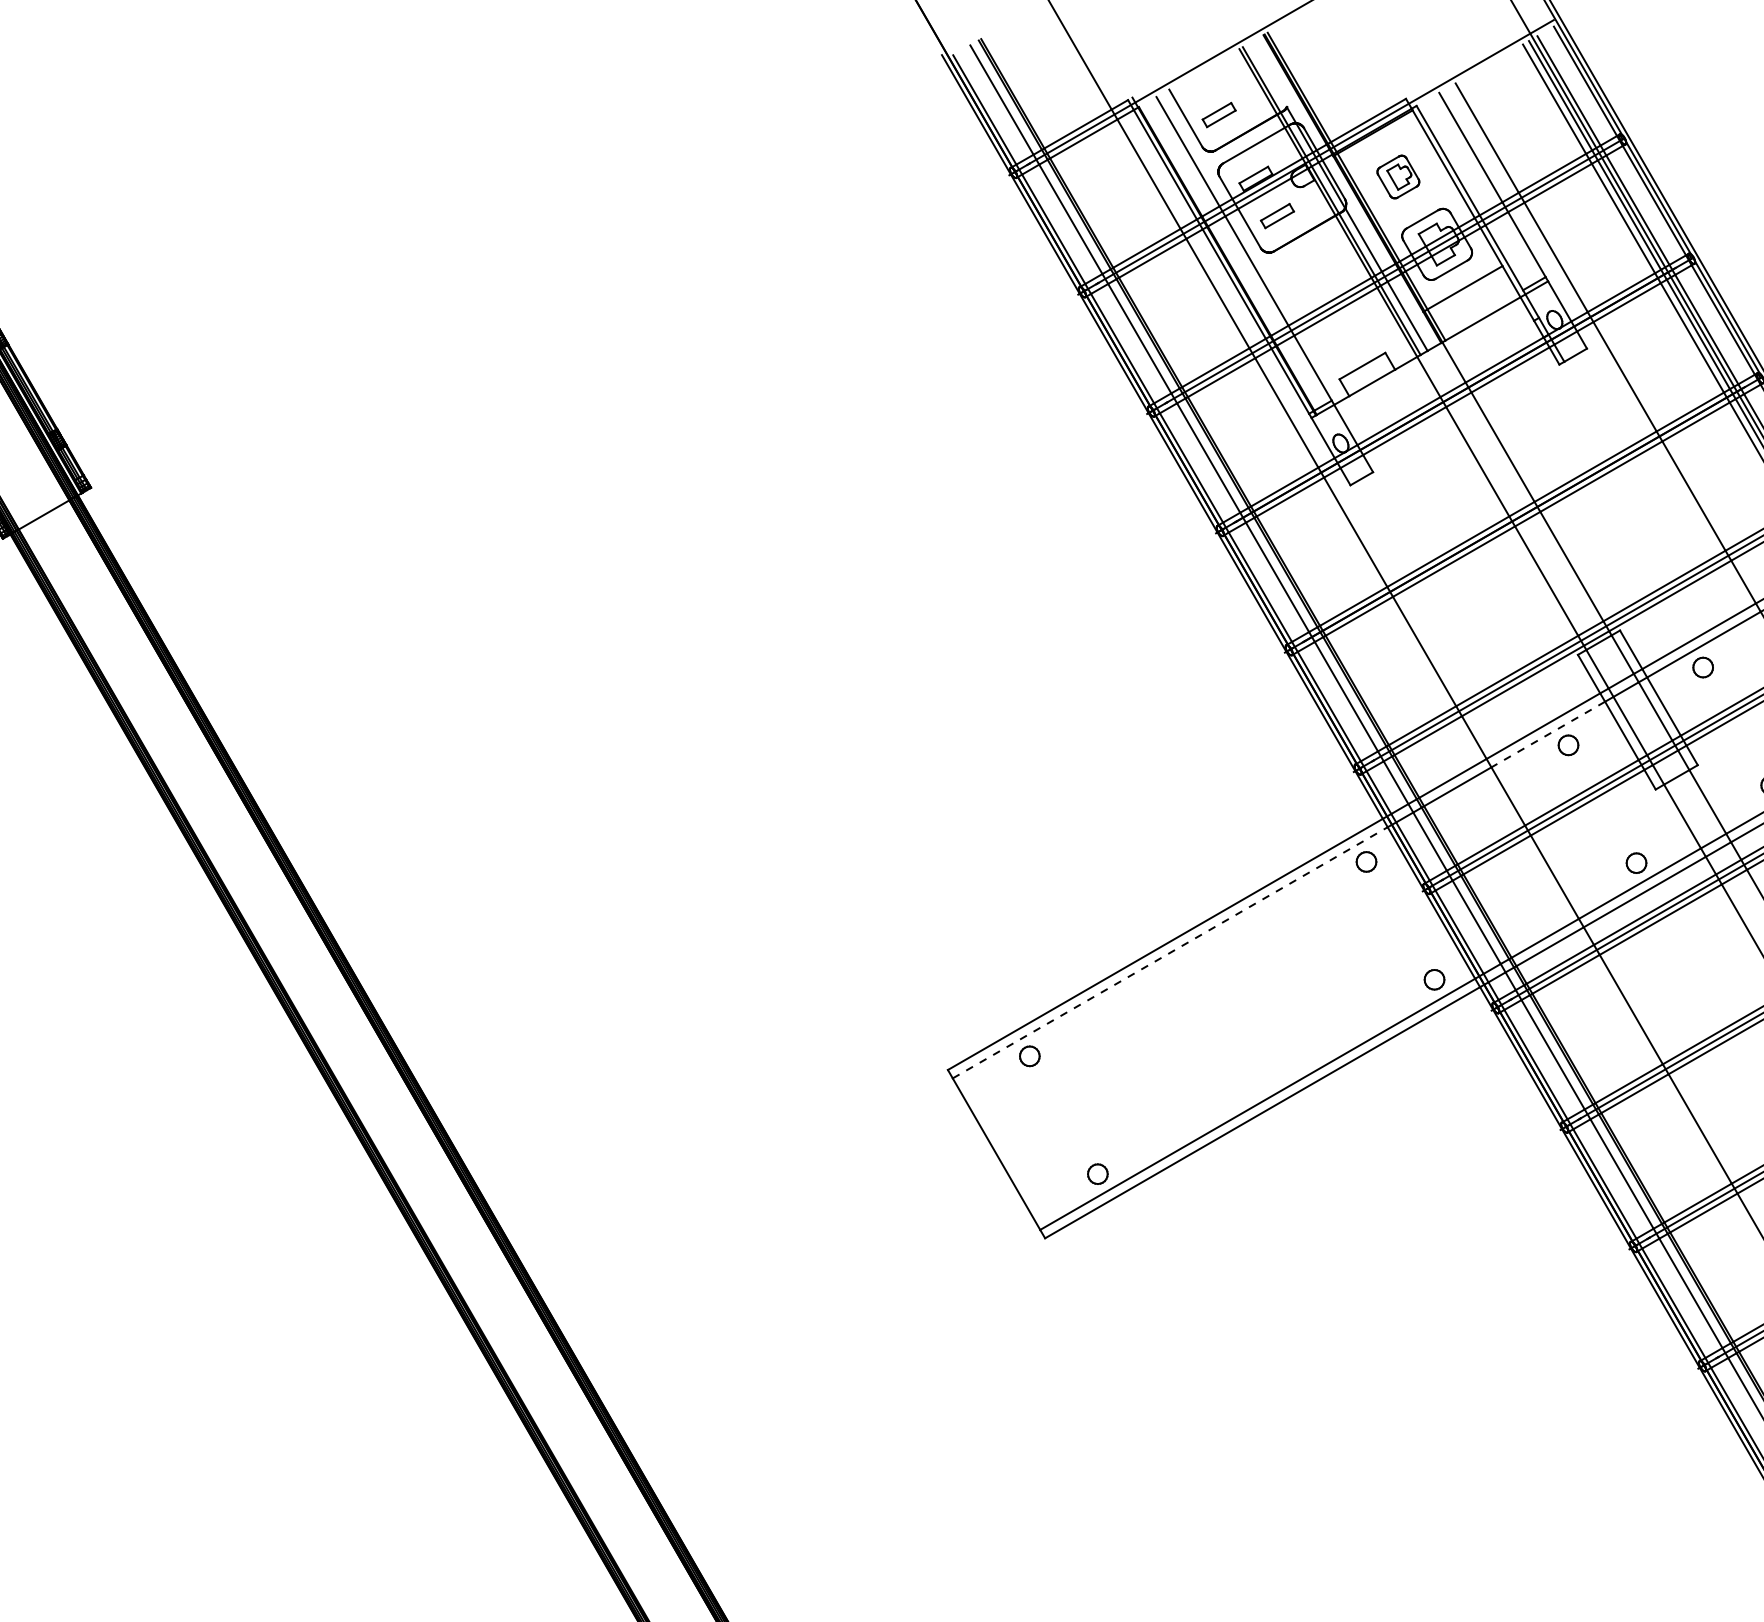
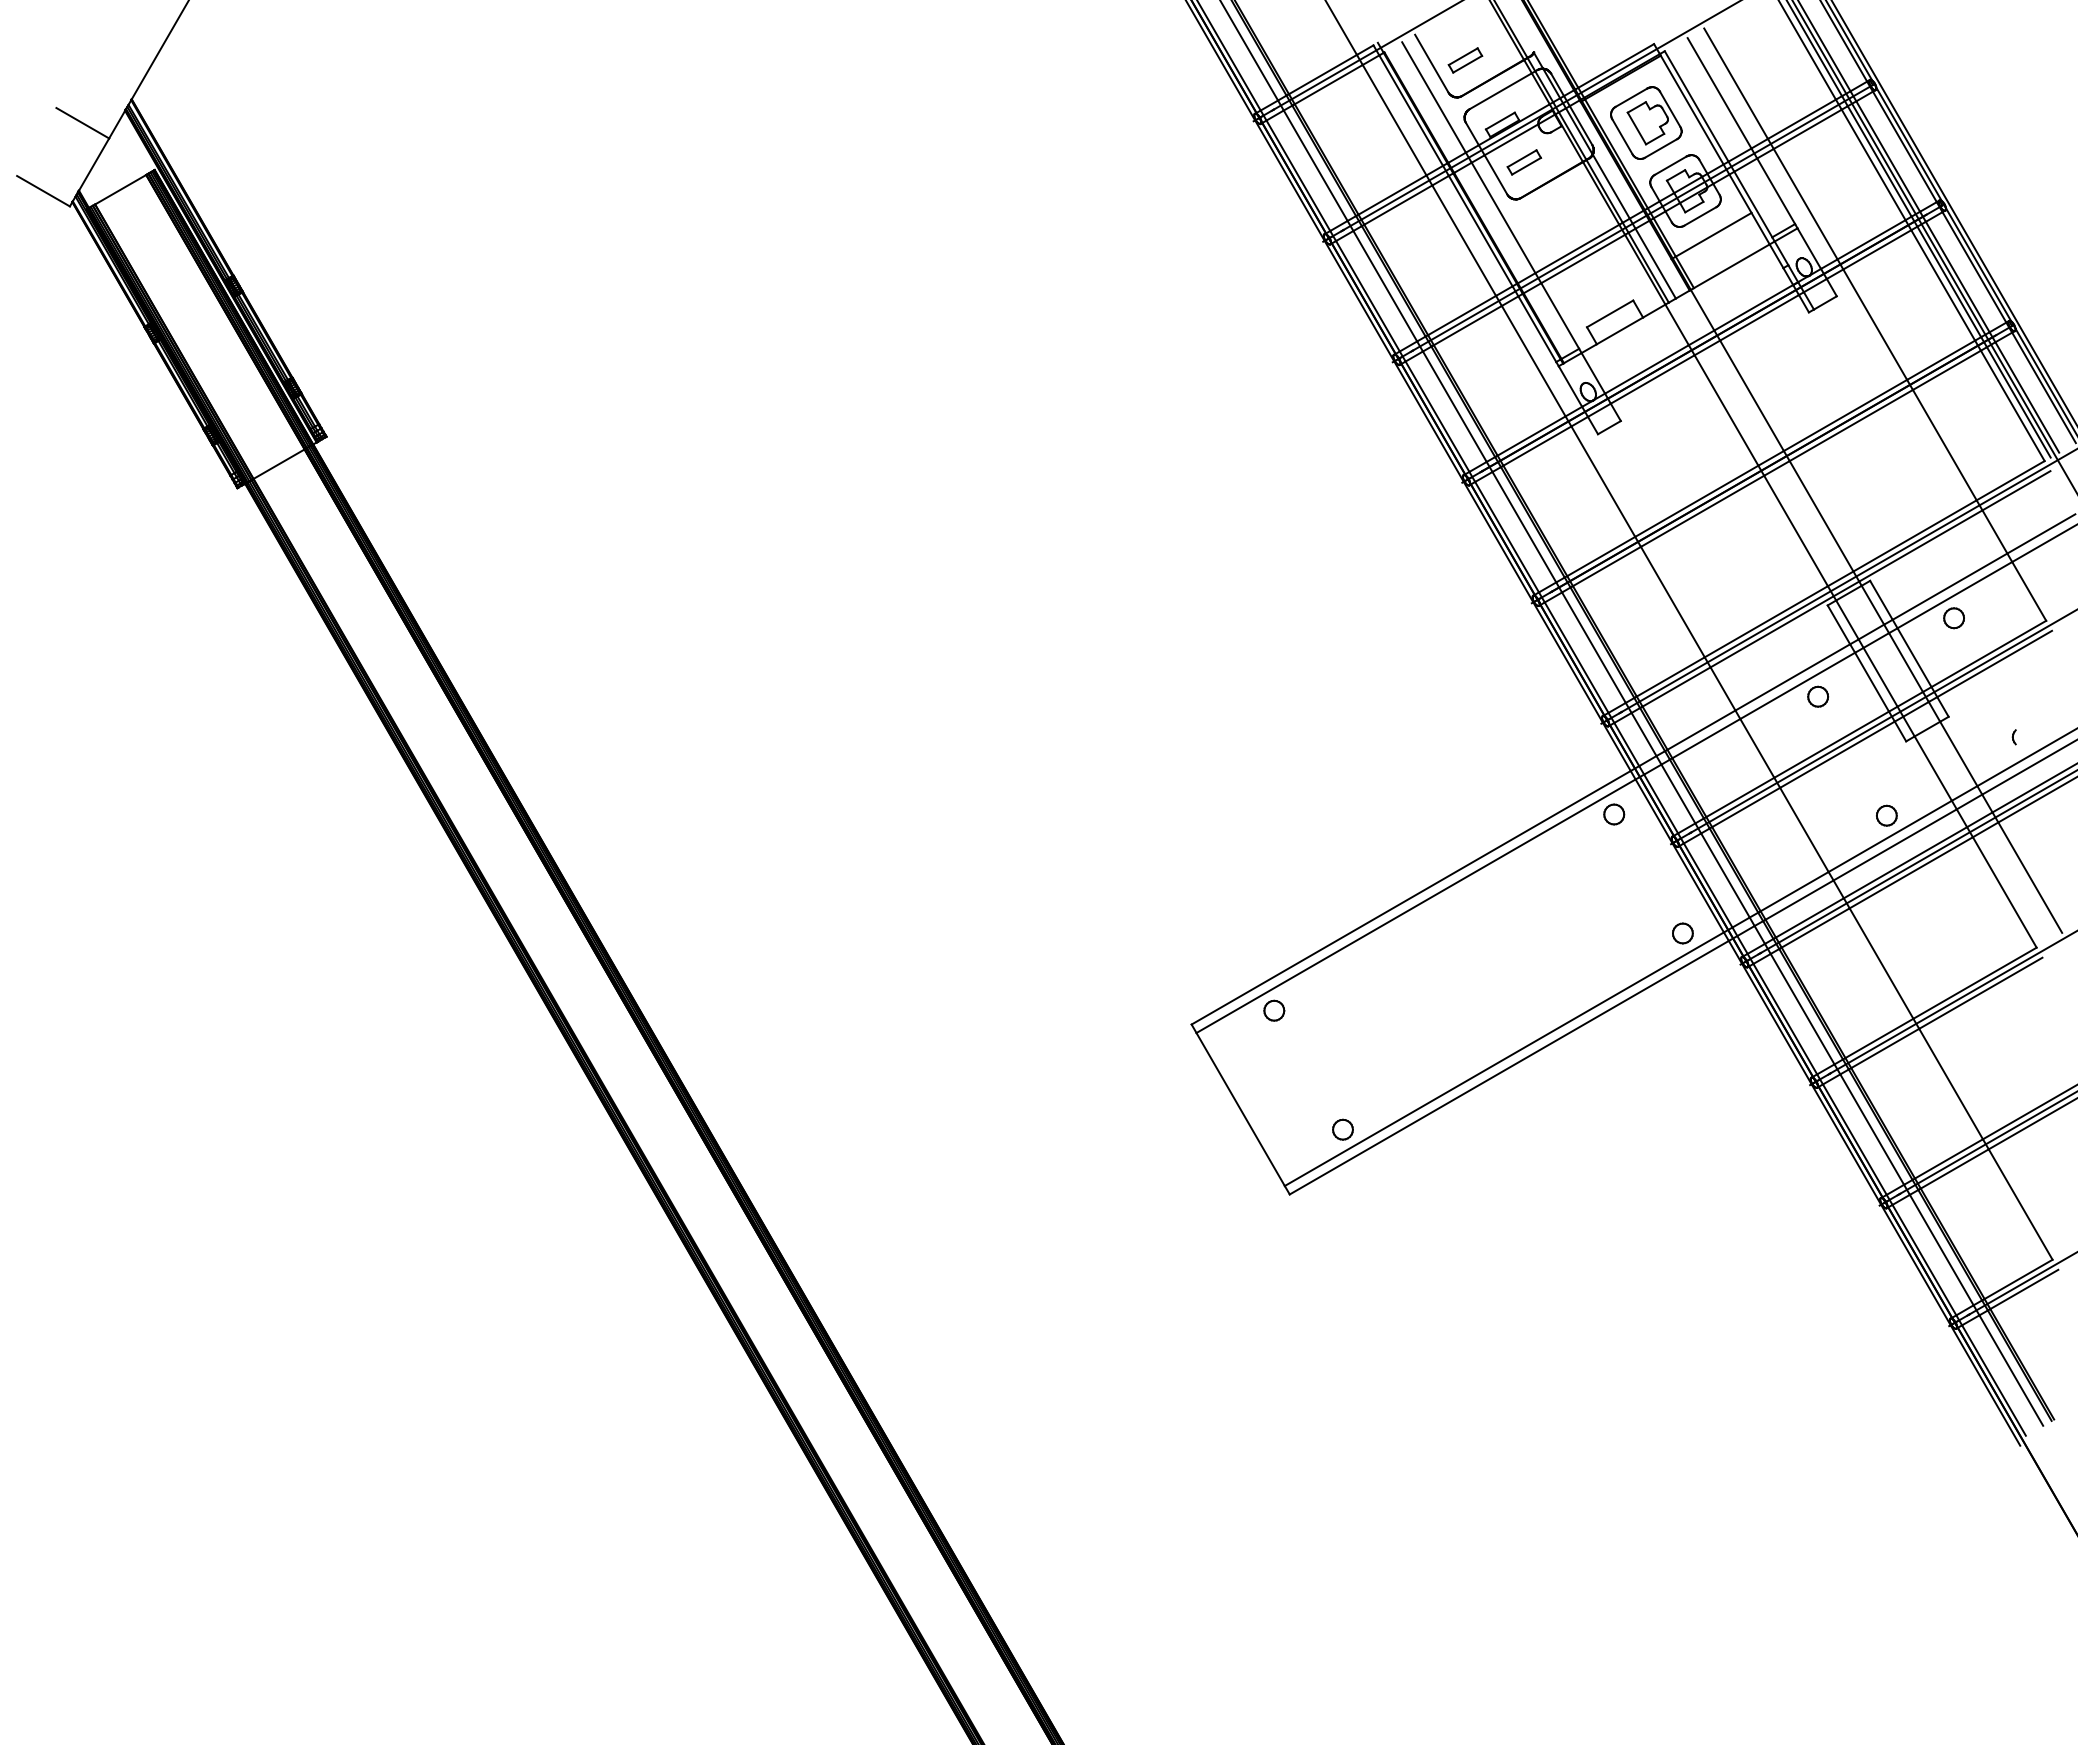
part: (1398, 176) -> (1646, 122), size x1.67
line: (1548, 735) -> (1797, 686), dashed -> solid
line: (1170, 953) -> (1416, 906), dashed -> solid

